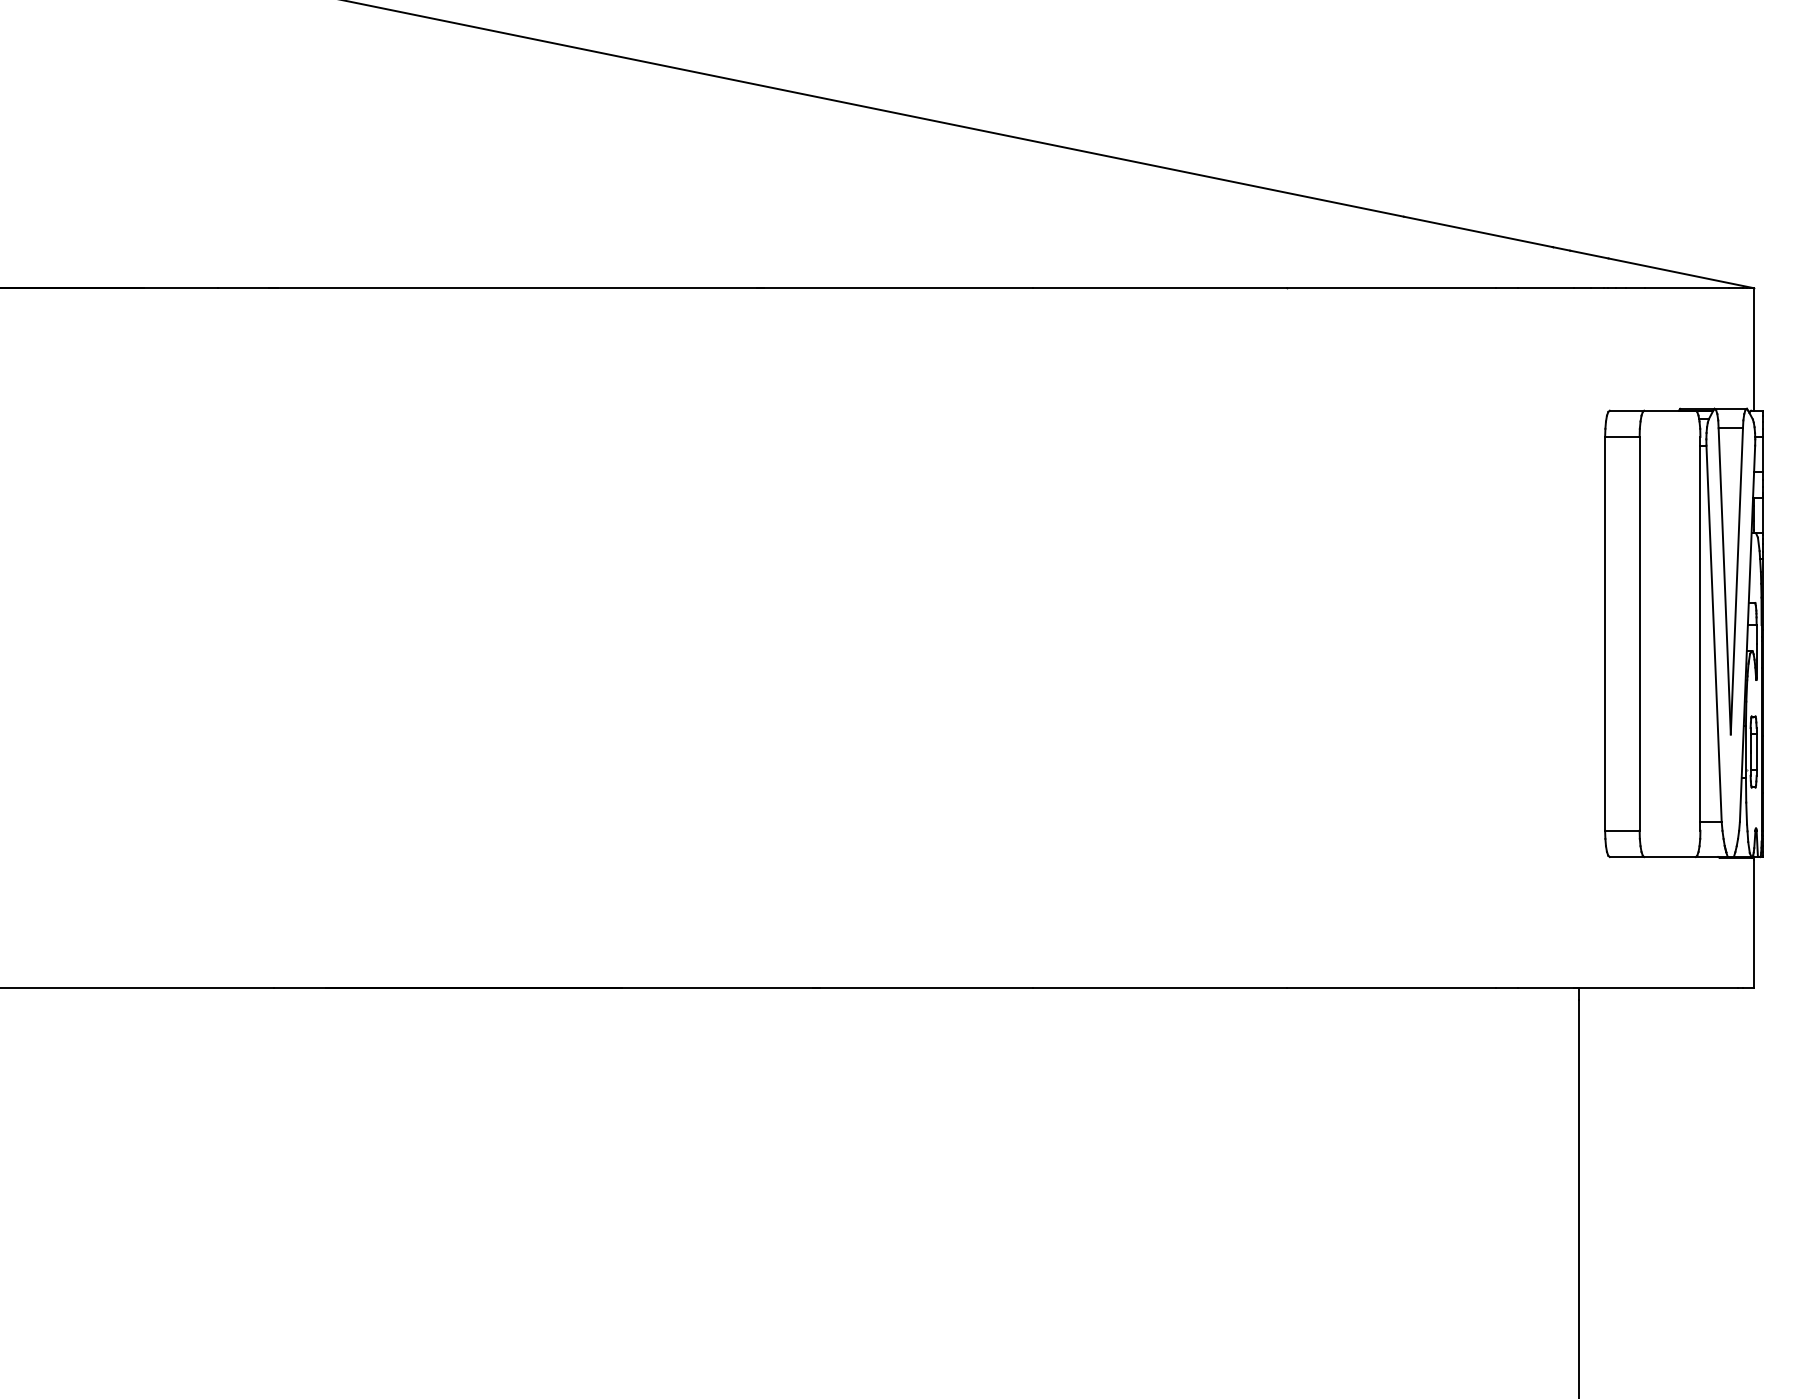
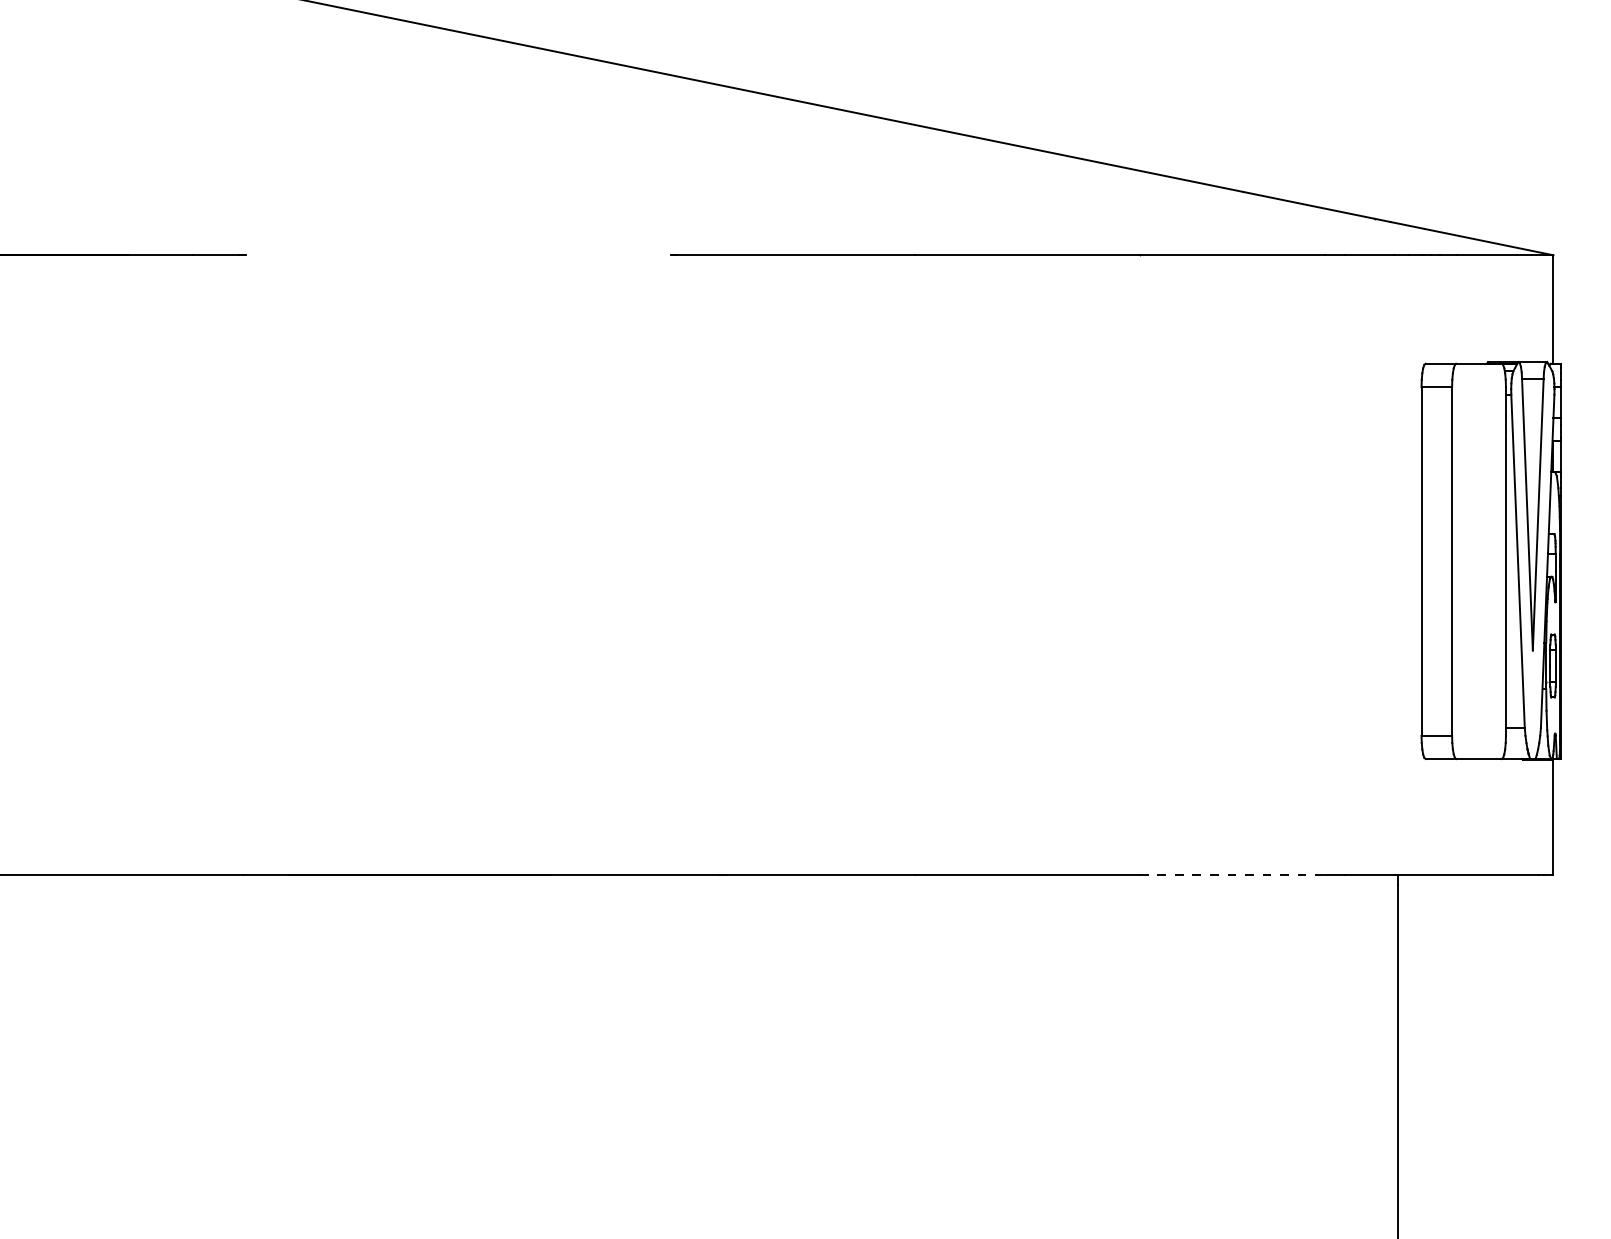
line: (517, 288) -> (458, 255), removed
line: (1391, 988) -> (1232, 875), solid -> dashed

